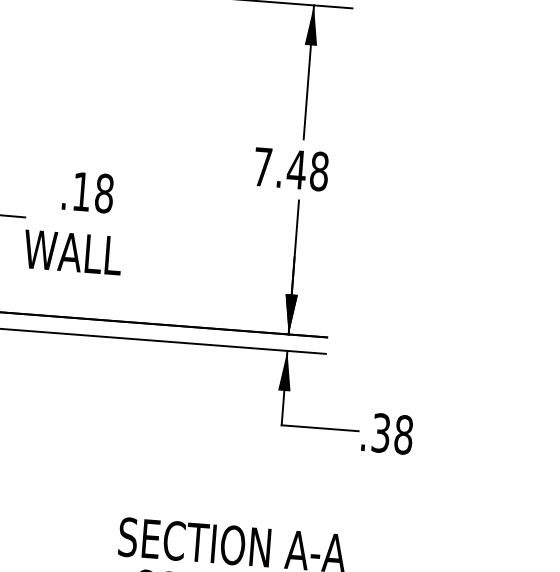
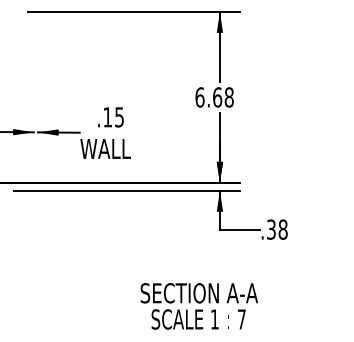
text: (279, 168) -> (208, 97), 7.48 -> 6.68
text: (104, 193) -> (119, 117), .18 -> .15

